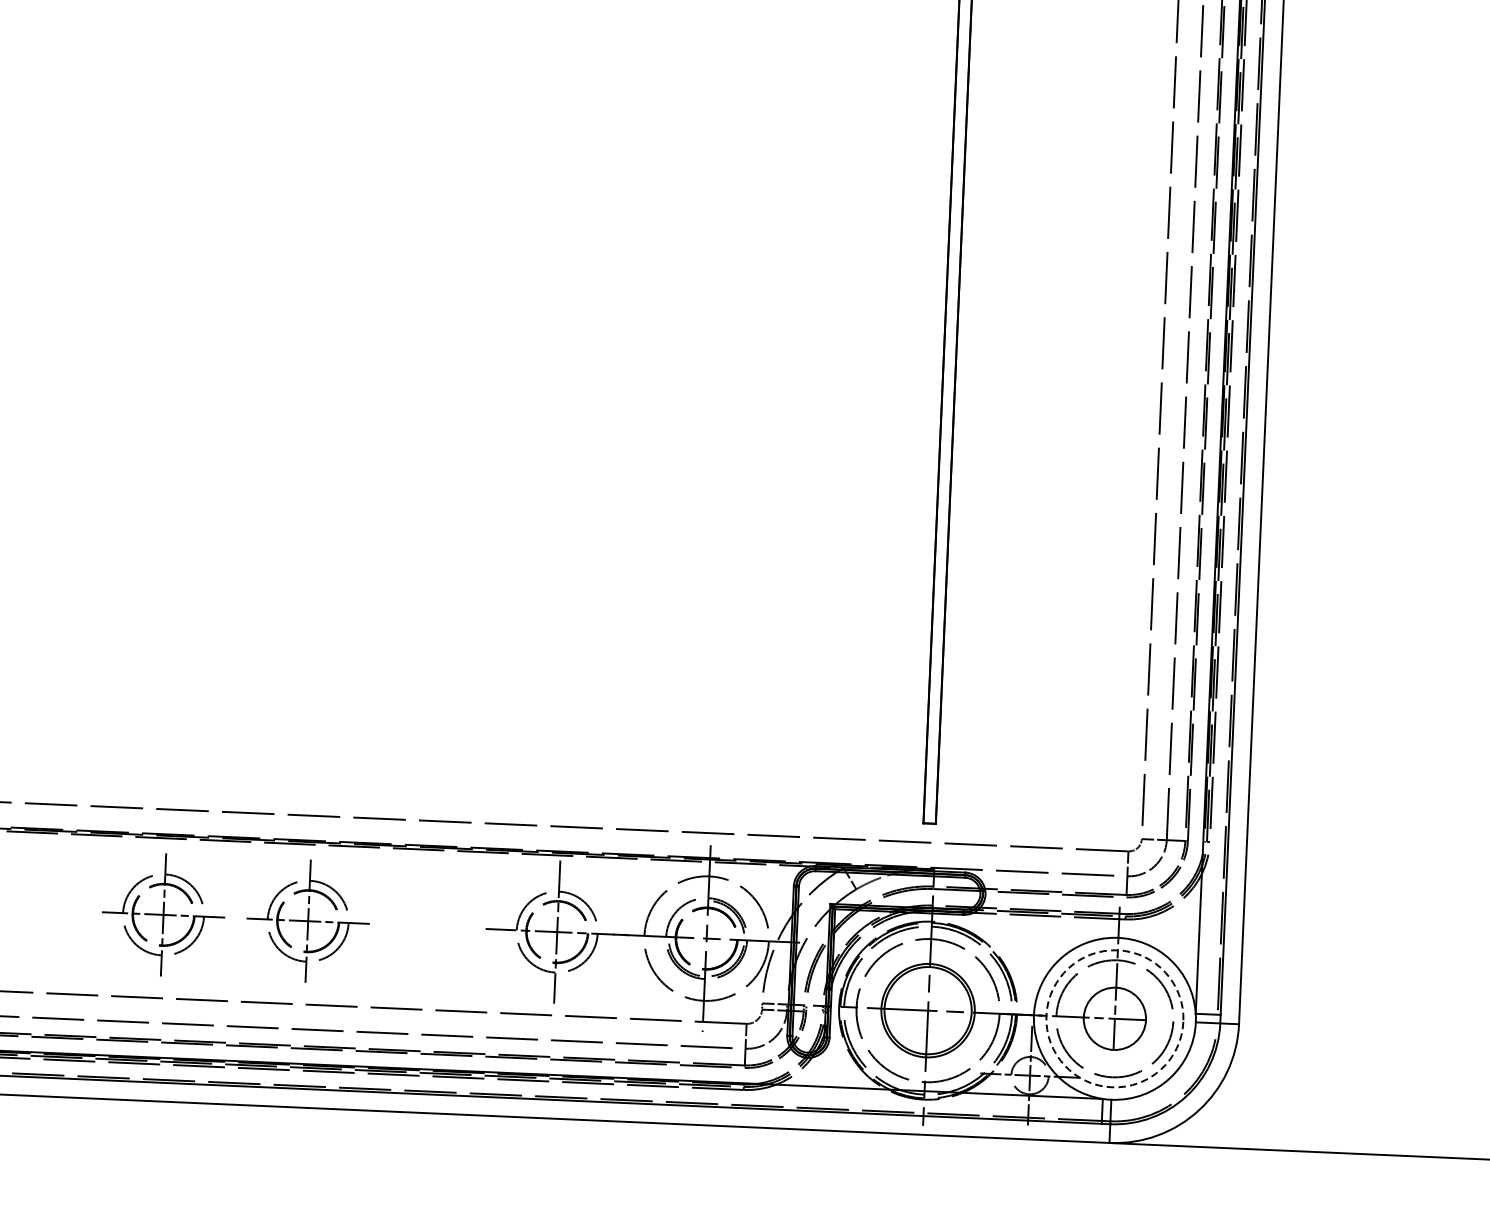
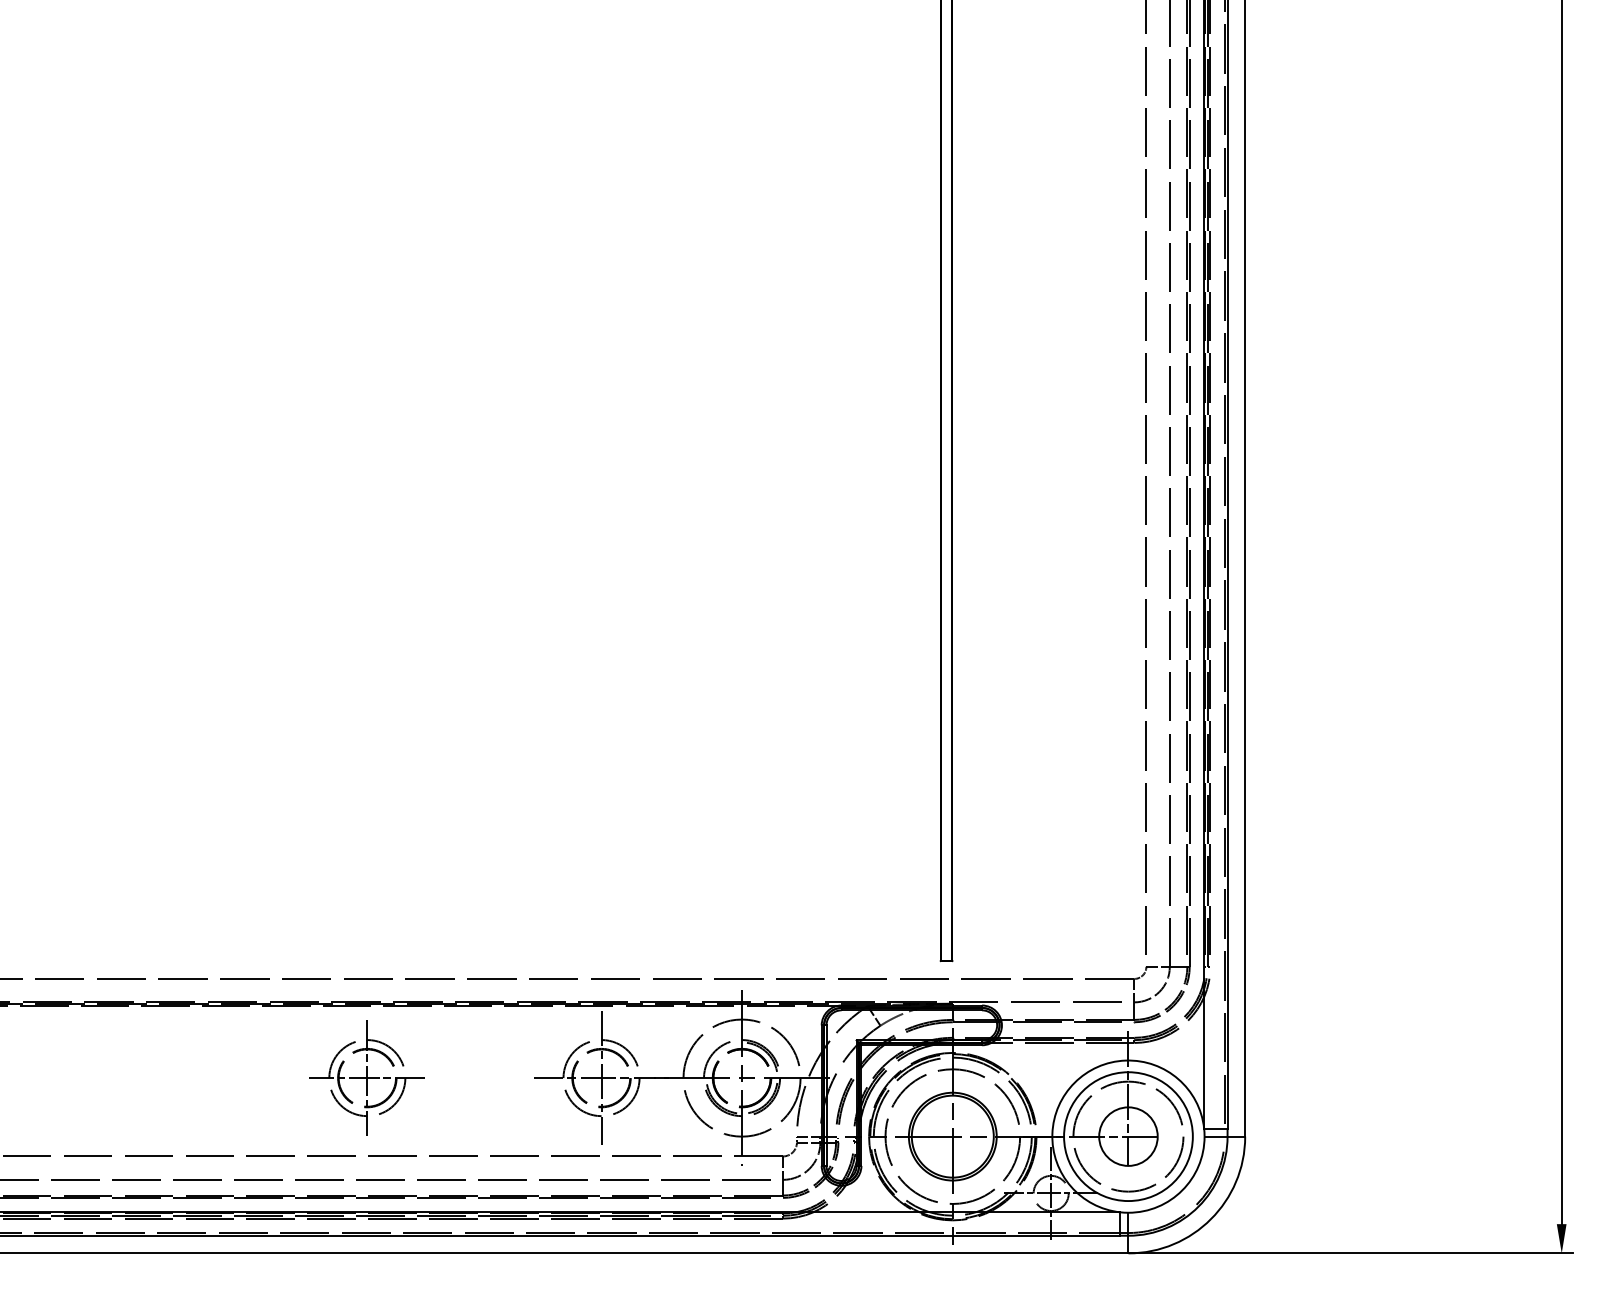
part: (162, 914) -> (230, 1077), removed
circle: (1114, 1018) -> (1128, 1136), dashed -> solid

